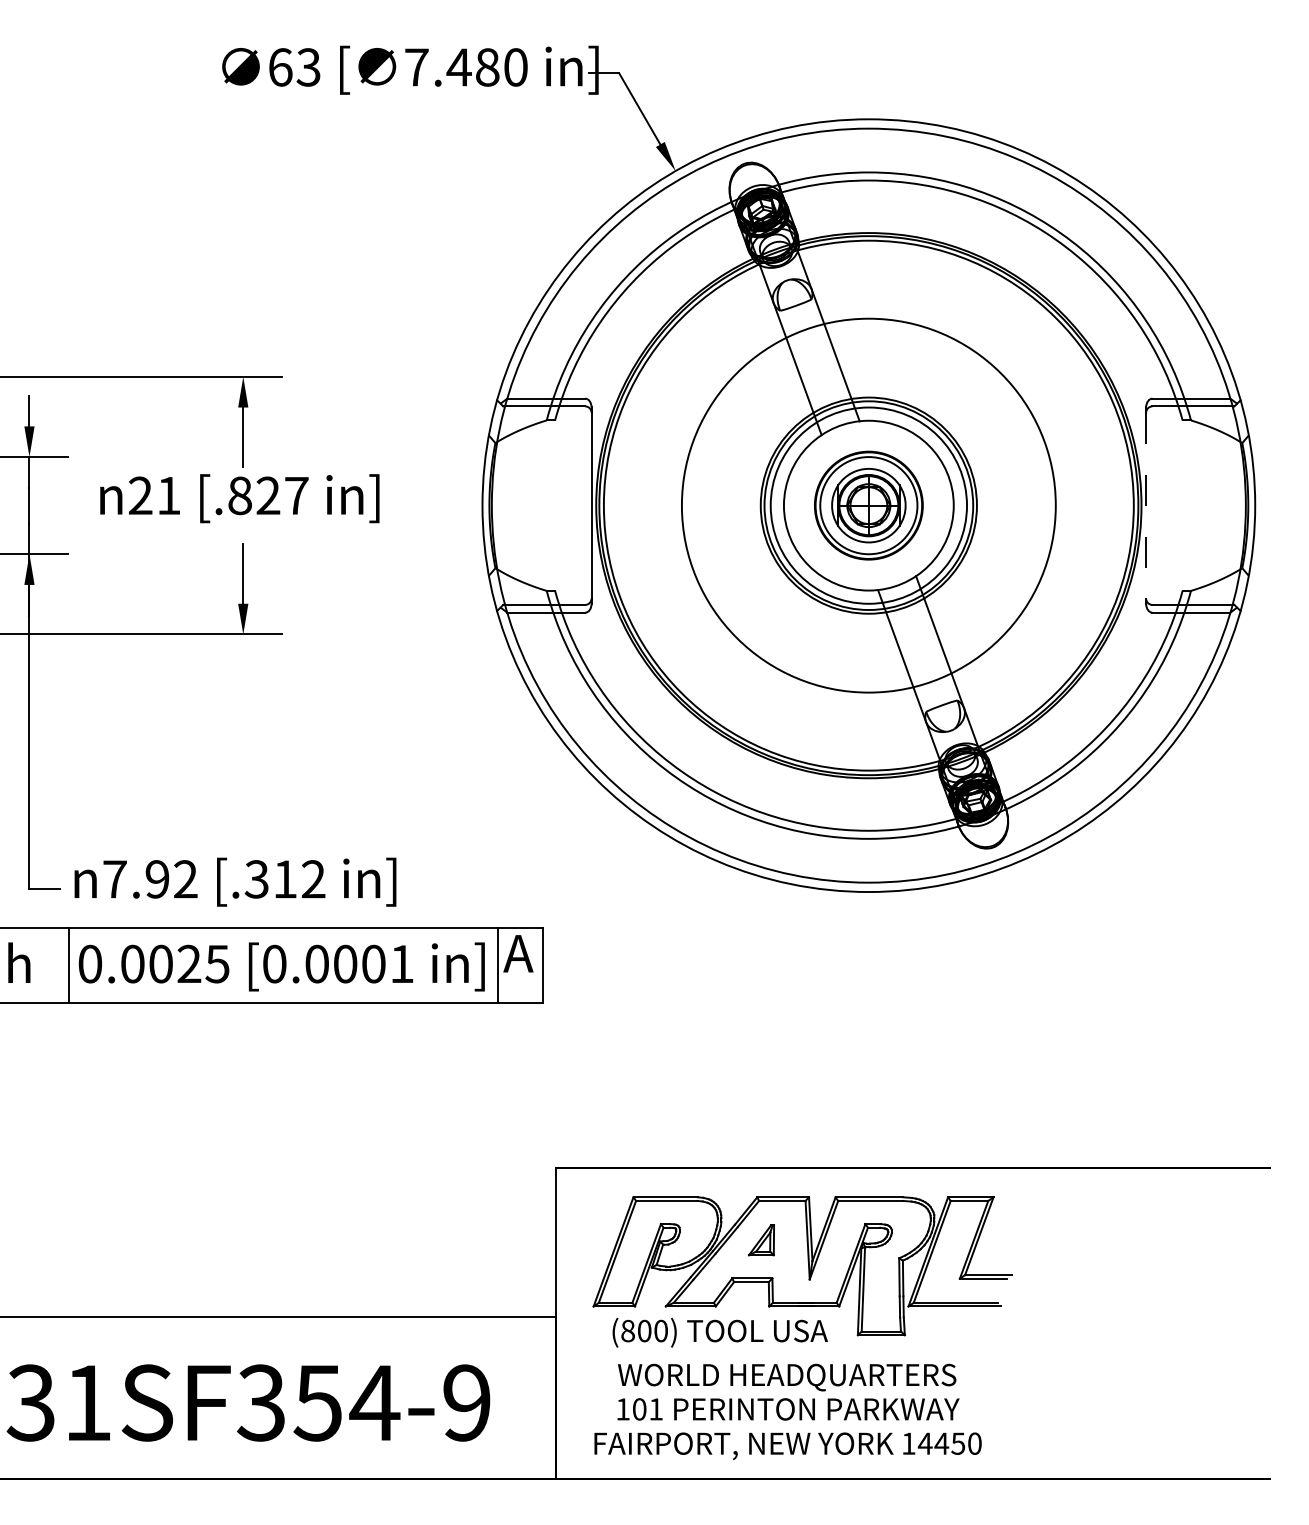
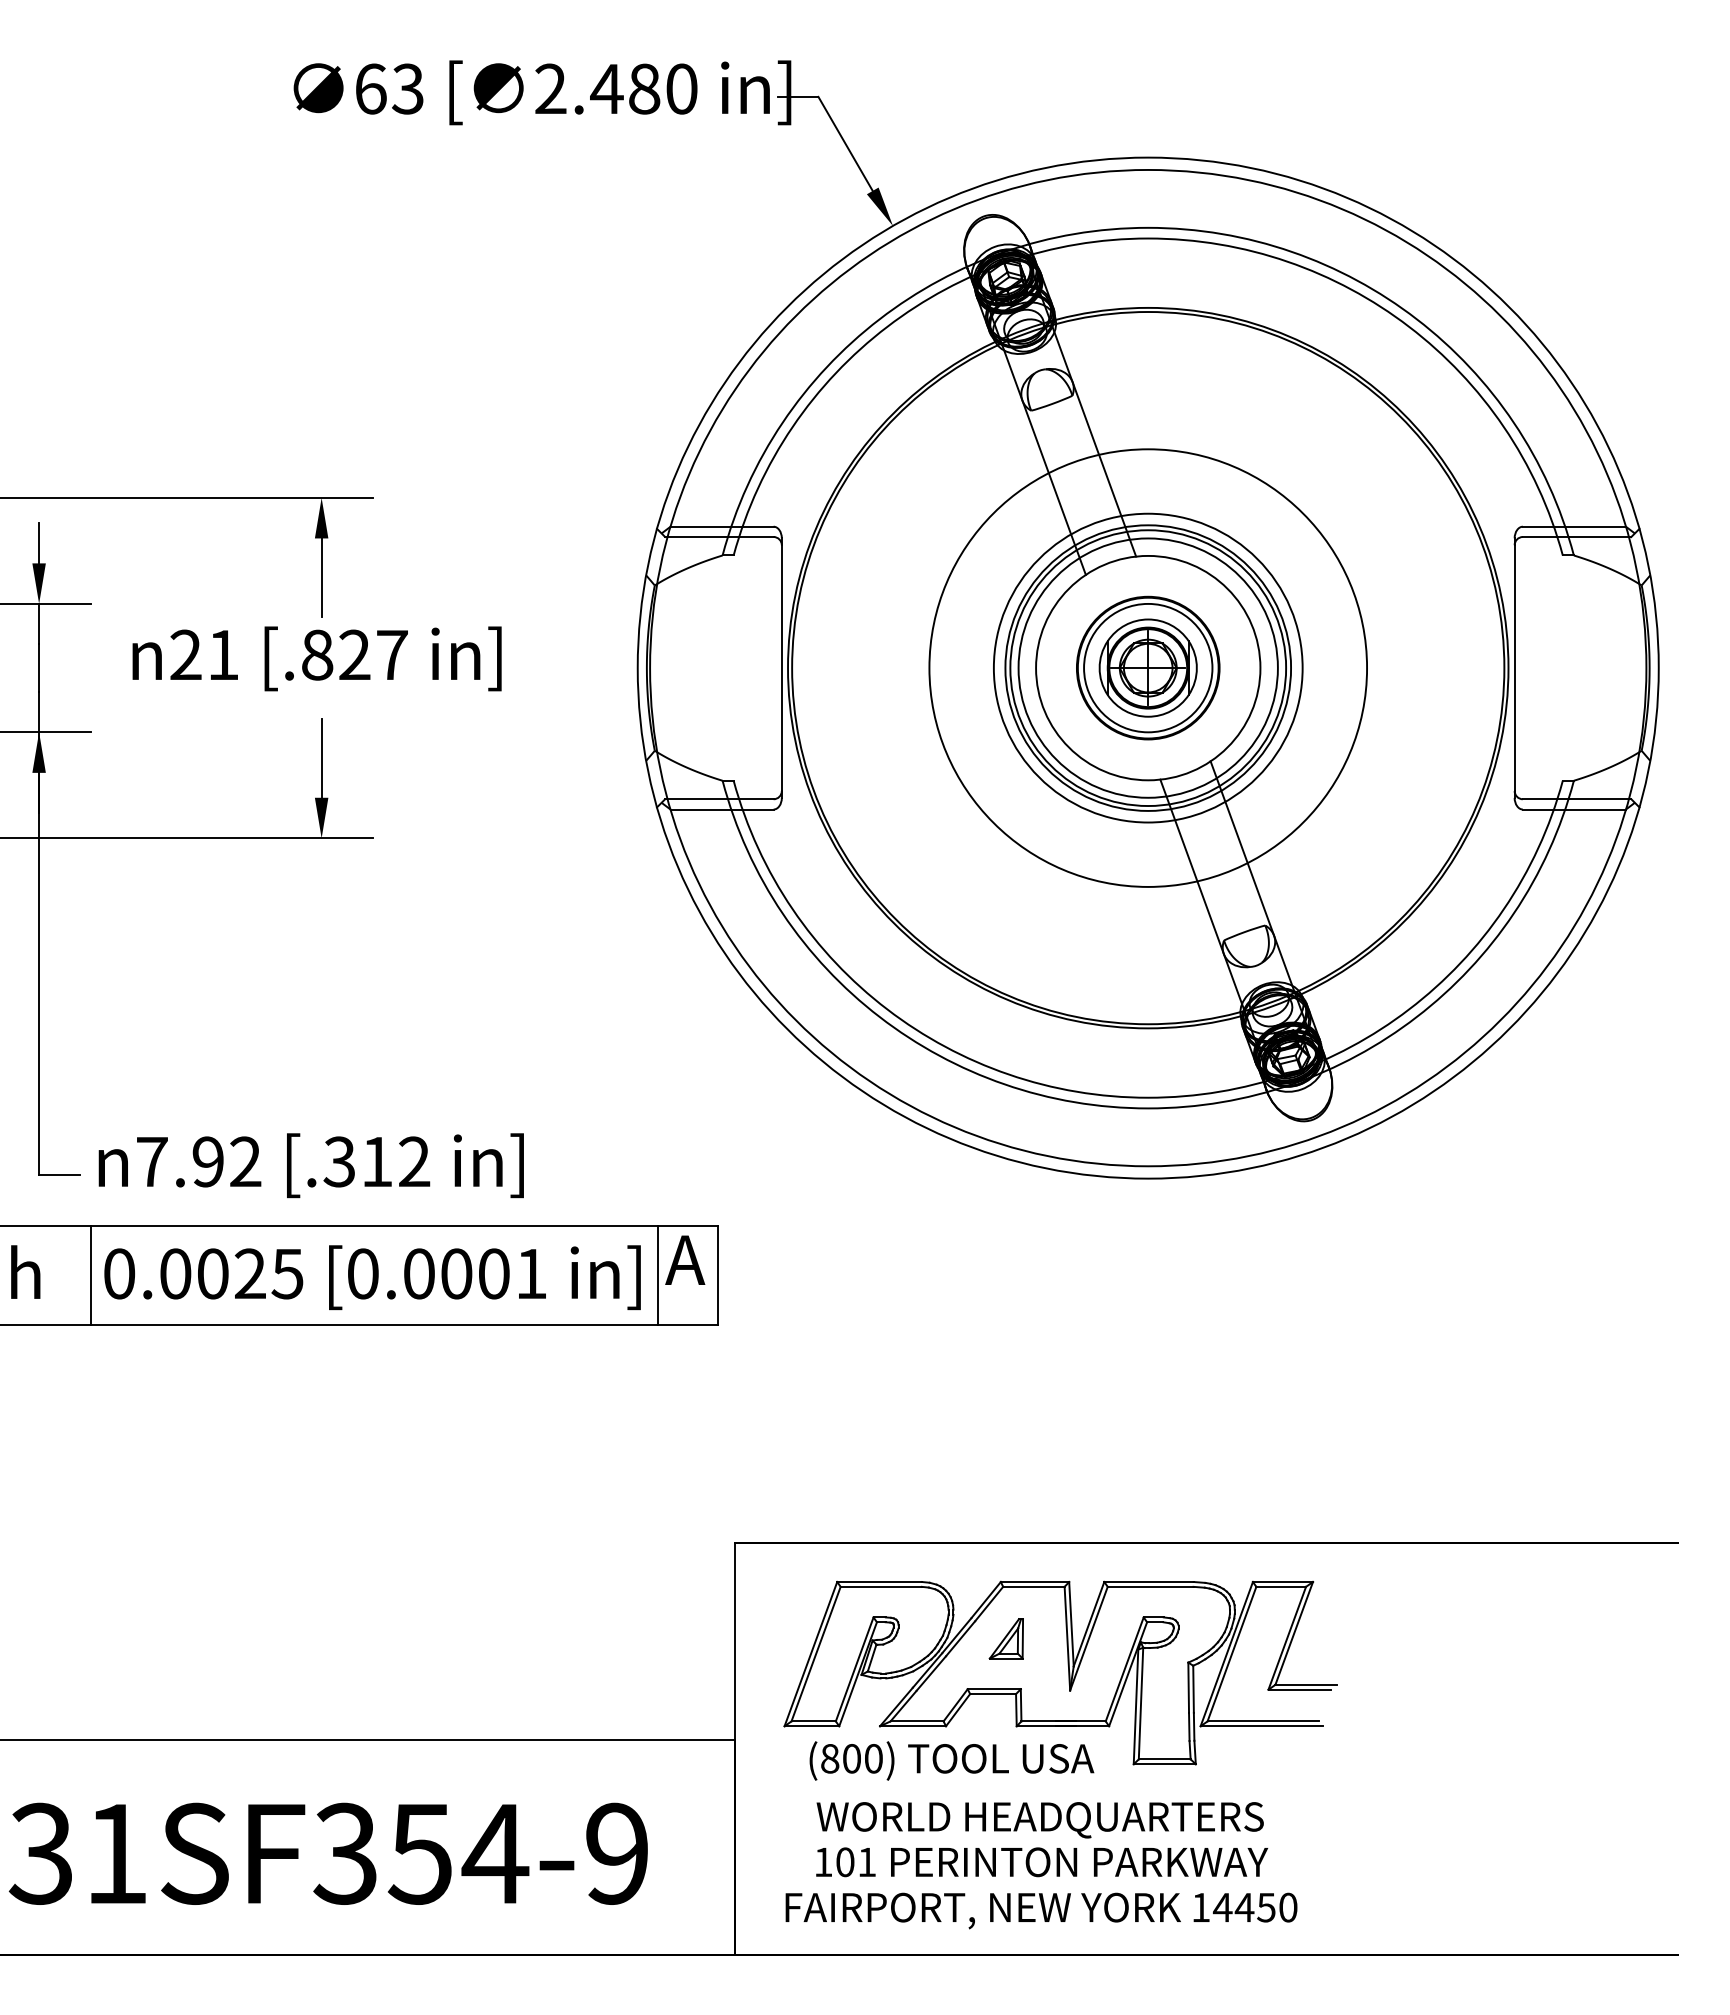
text: (416, 67) -> (550, 88), 7.480 -> 2.480
circle: (868, 505) -> (1147, 667), size x0.62
circle: (869, 505) -> (1148, 667), size x0.62
line: (1146, 505) -> (1514, 668), dashed -> solid

